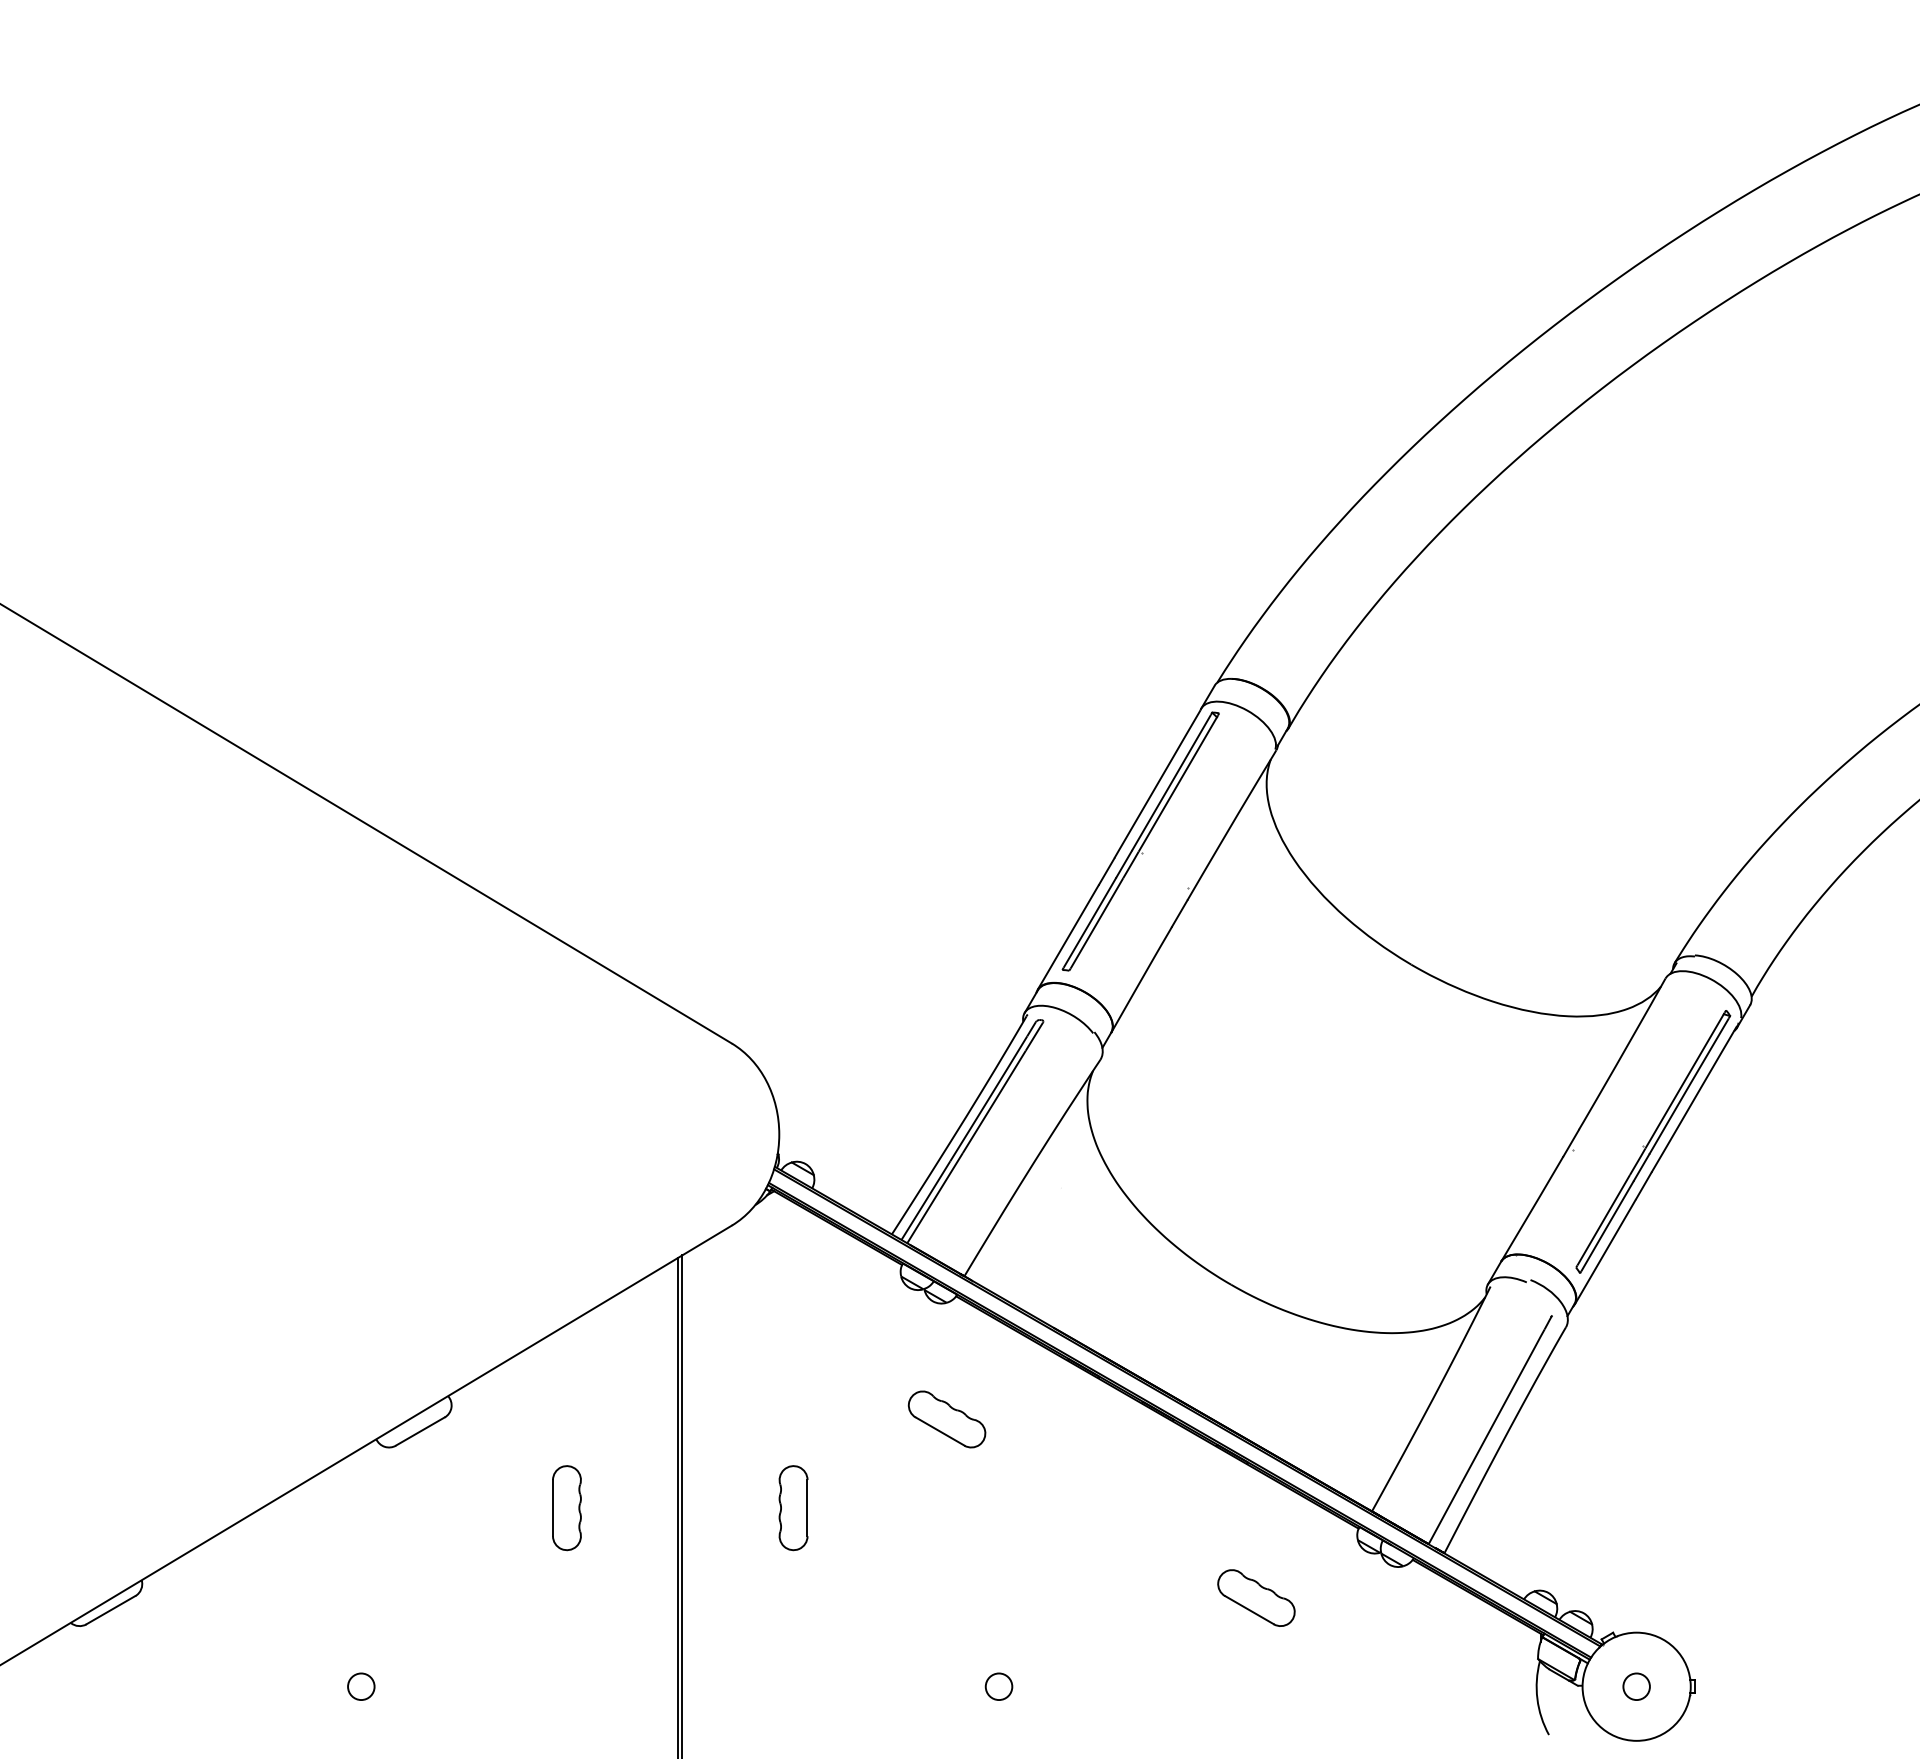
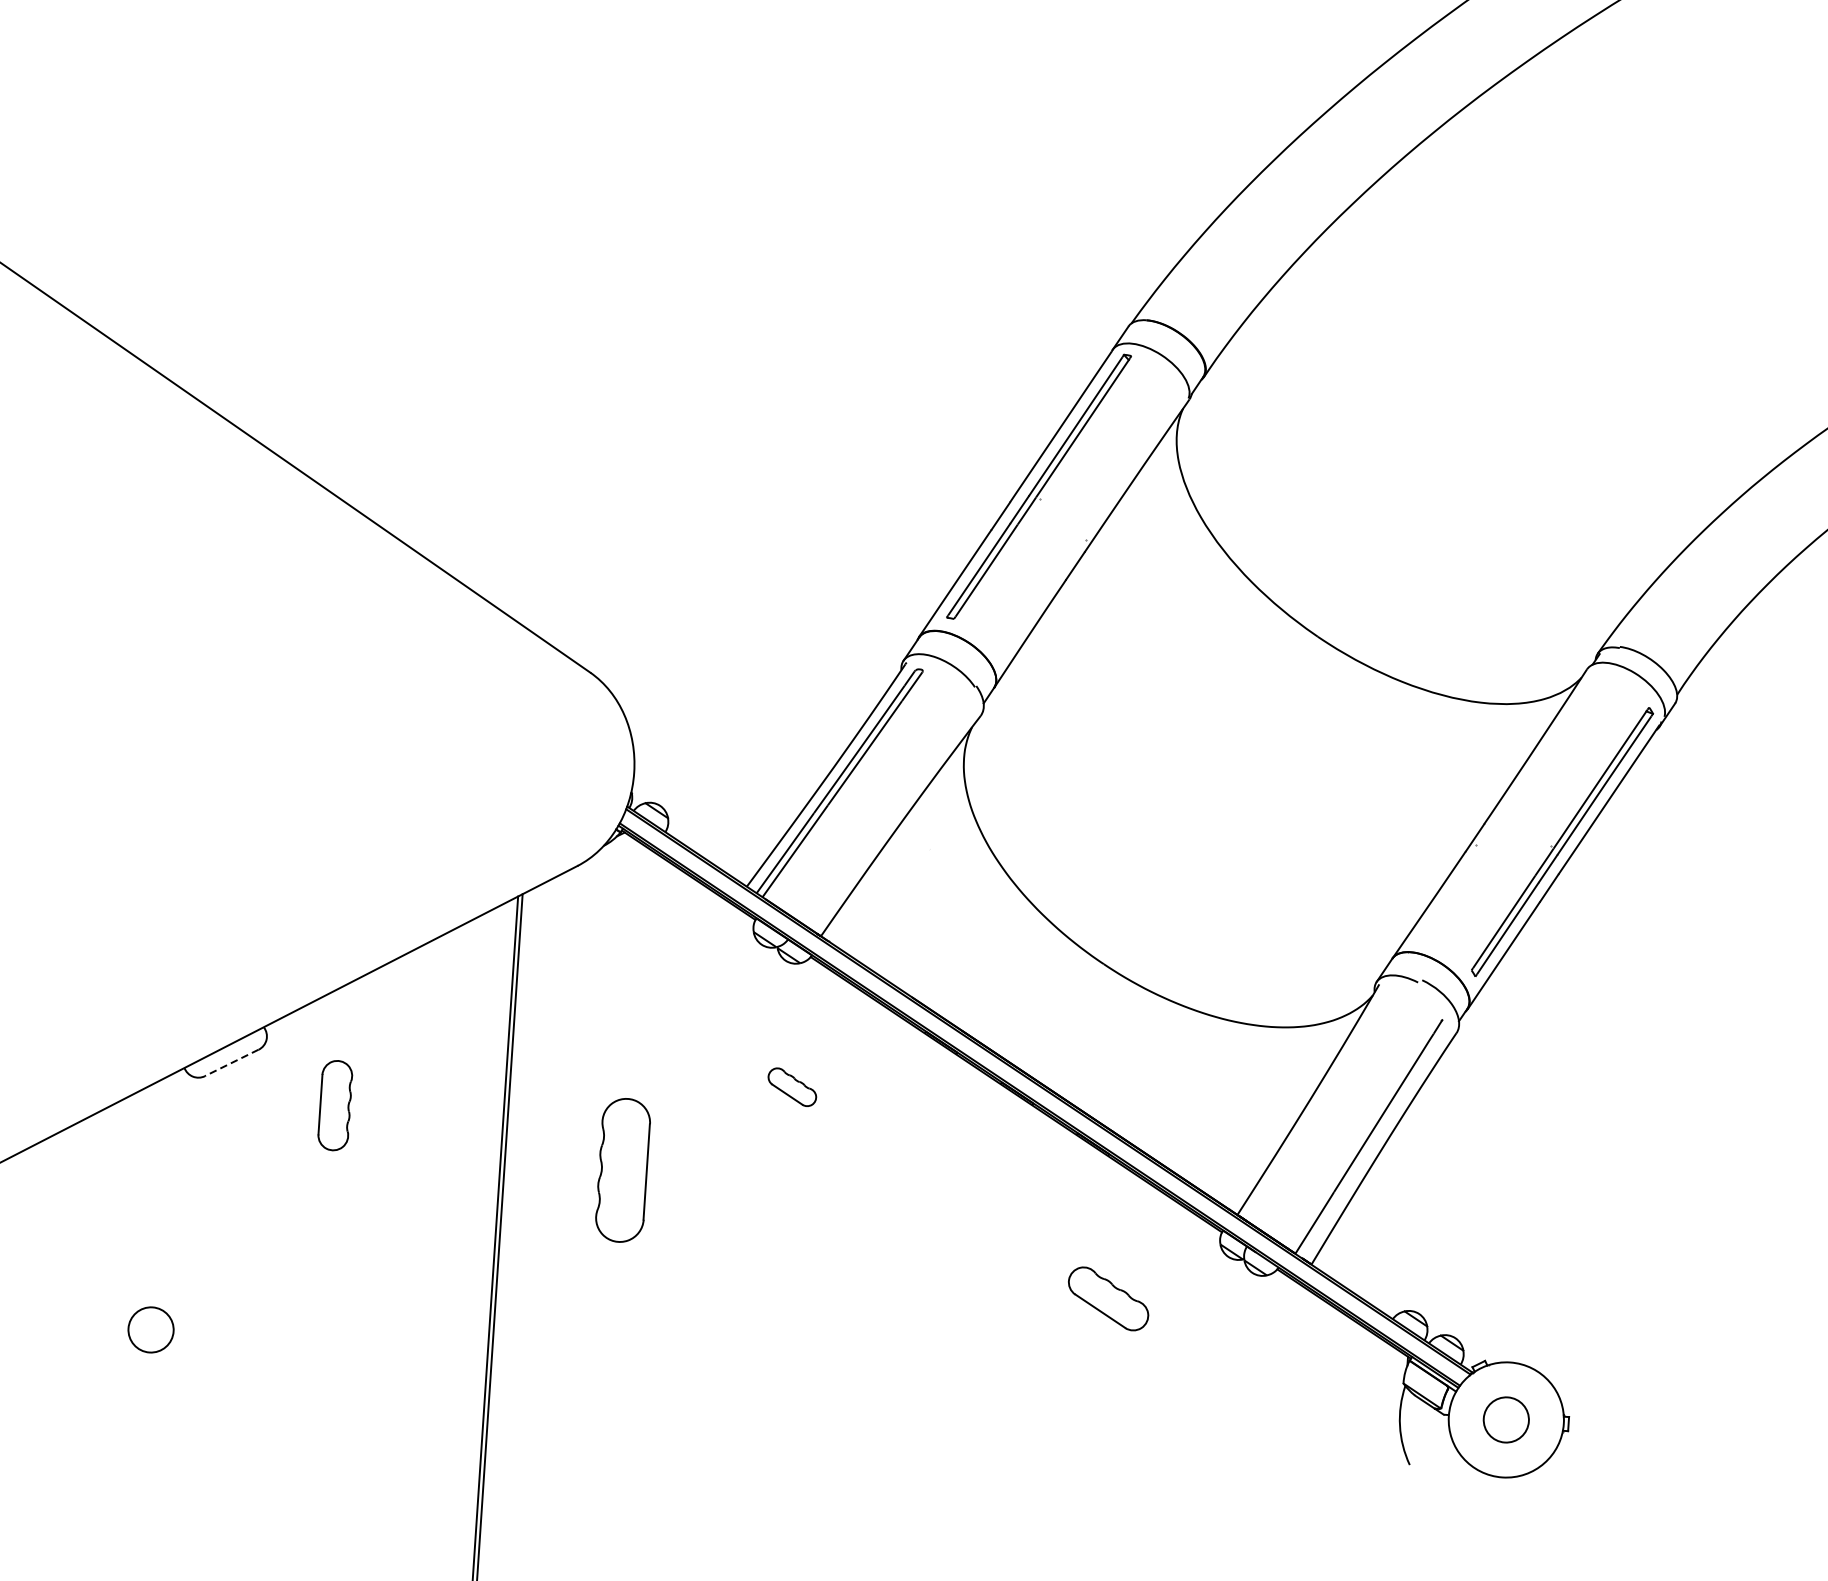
part: (946, 1419) -> (791, 1087), size x0.6
line: (419, 1431) -> (230, 1062), solid -> dashed
part: (566, 1508) -> (334, 1105), moved
part: (793, 1508) -> (622, 1171), size x1.6
circle: (361, 1686) -> (151, 1329), size x1.6
circle: (998, 1686) -> (828, 1374), removed
circle: (1636, 1686) -> (1506, 1419), size x1.6

